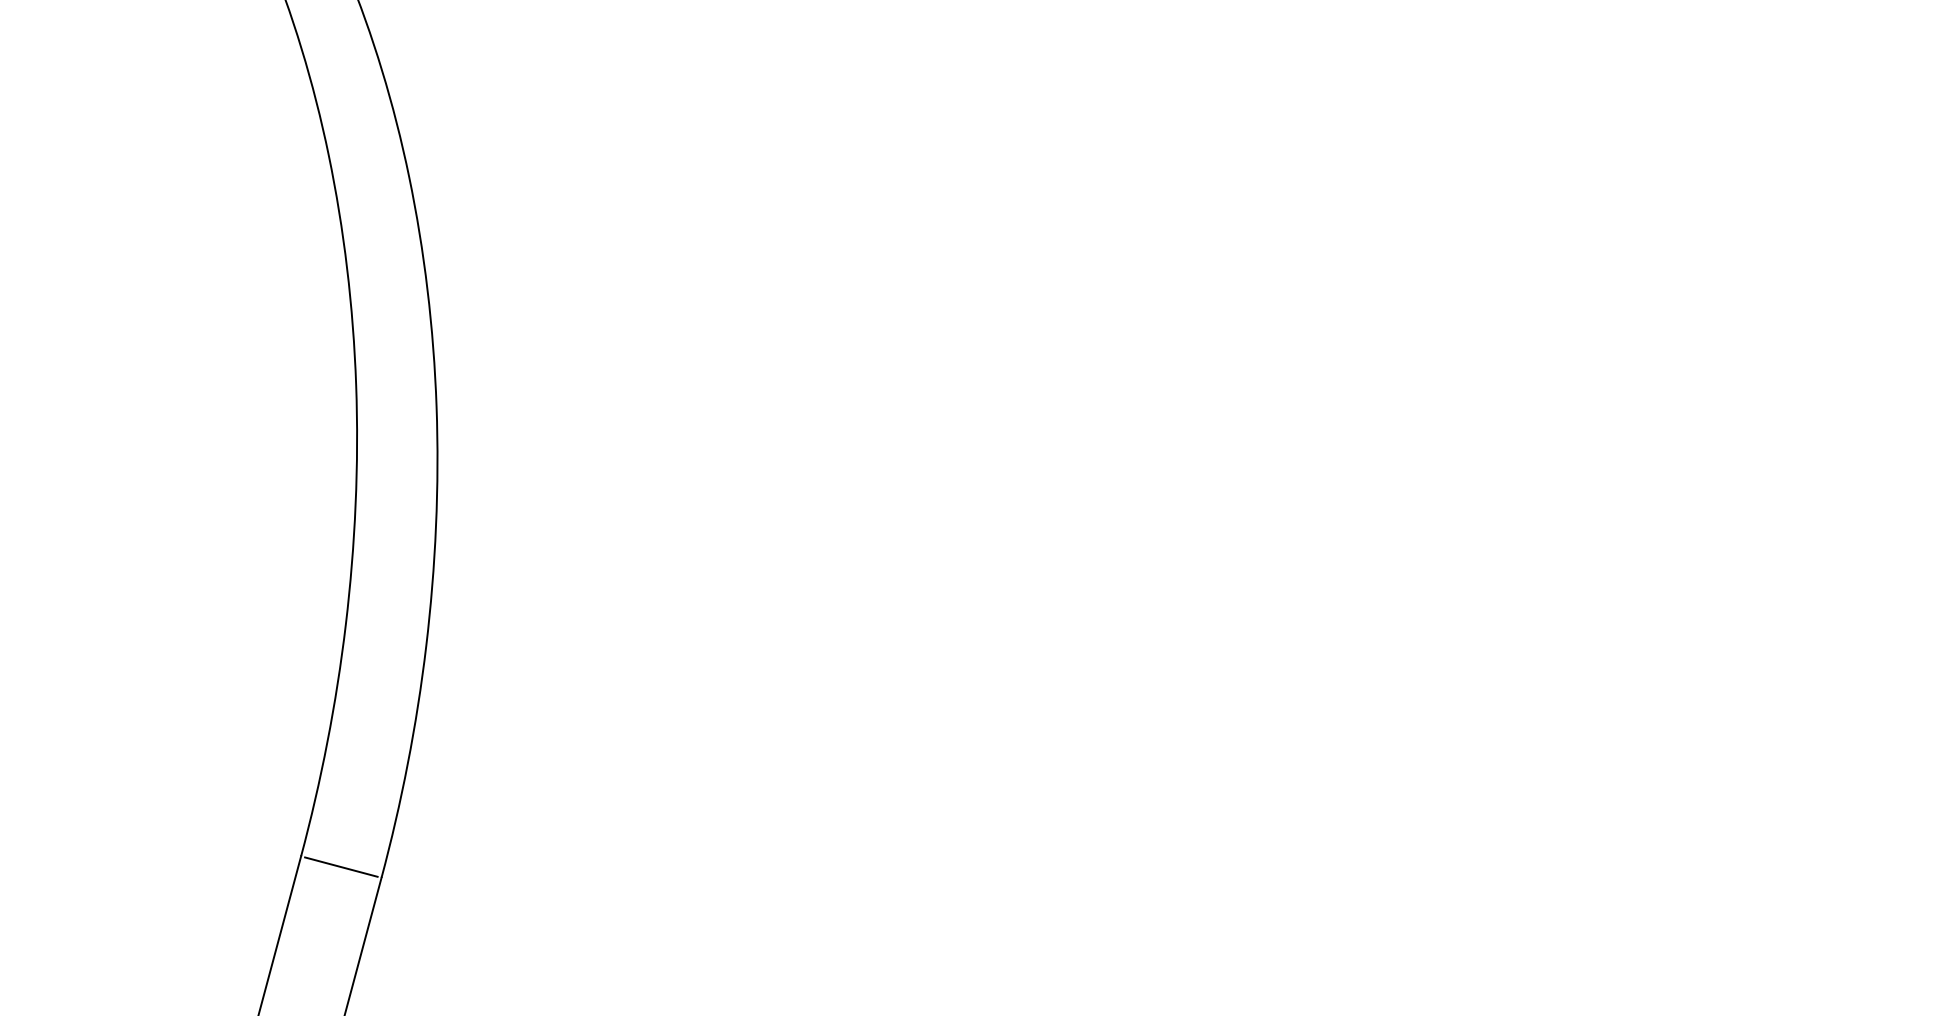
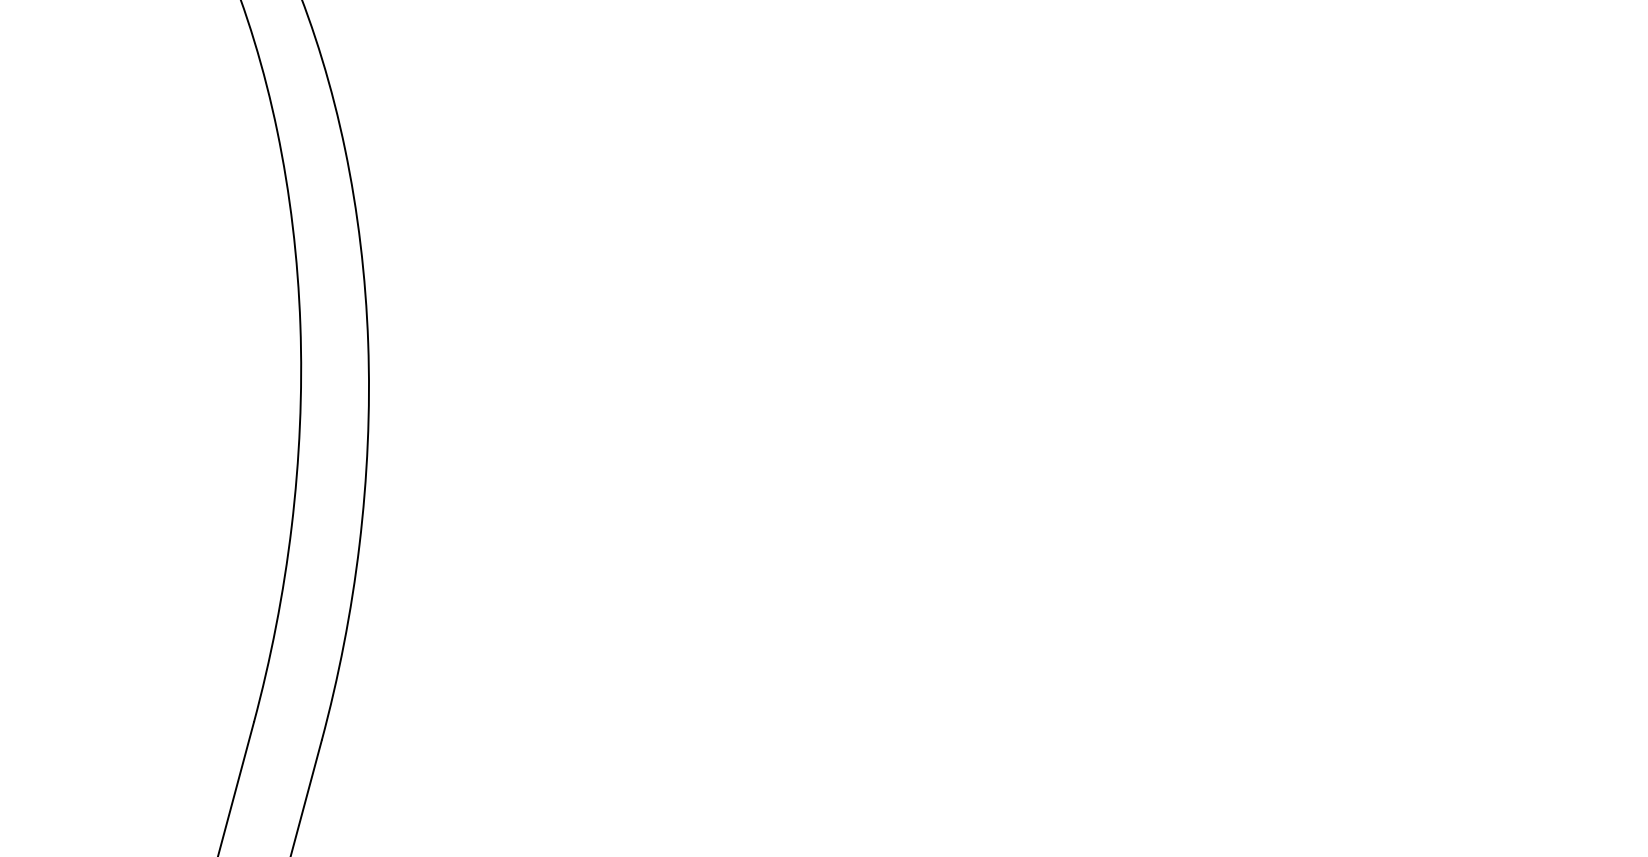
line: (341, 866) -> (288, 730), removed

